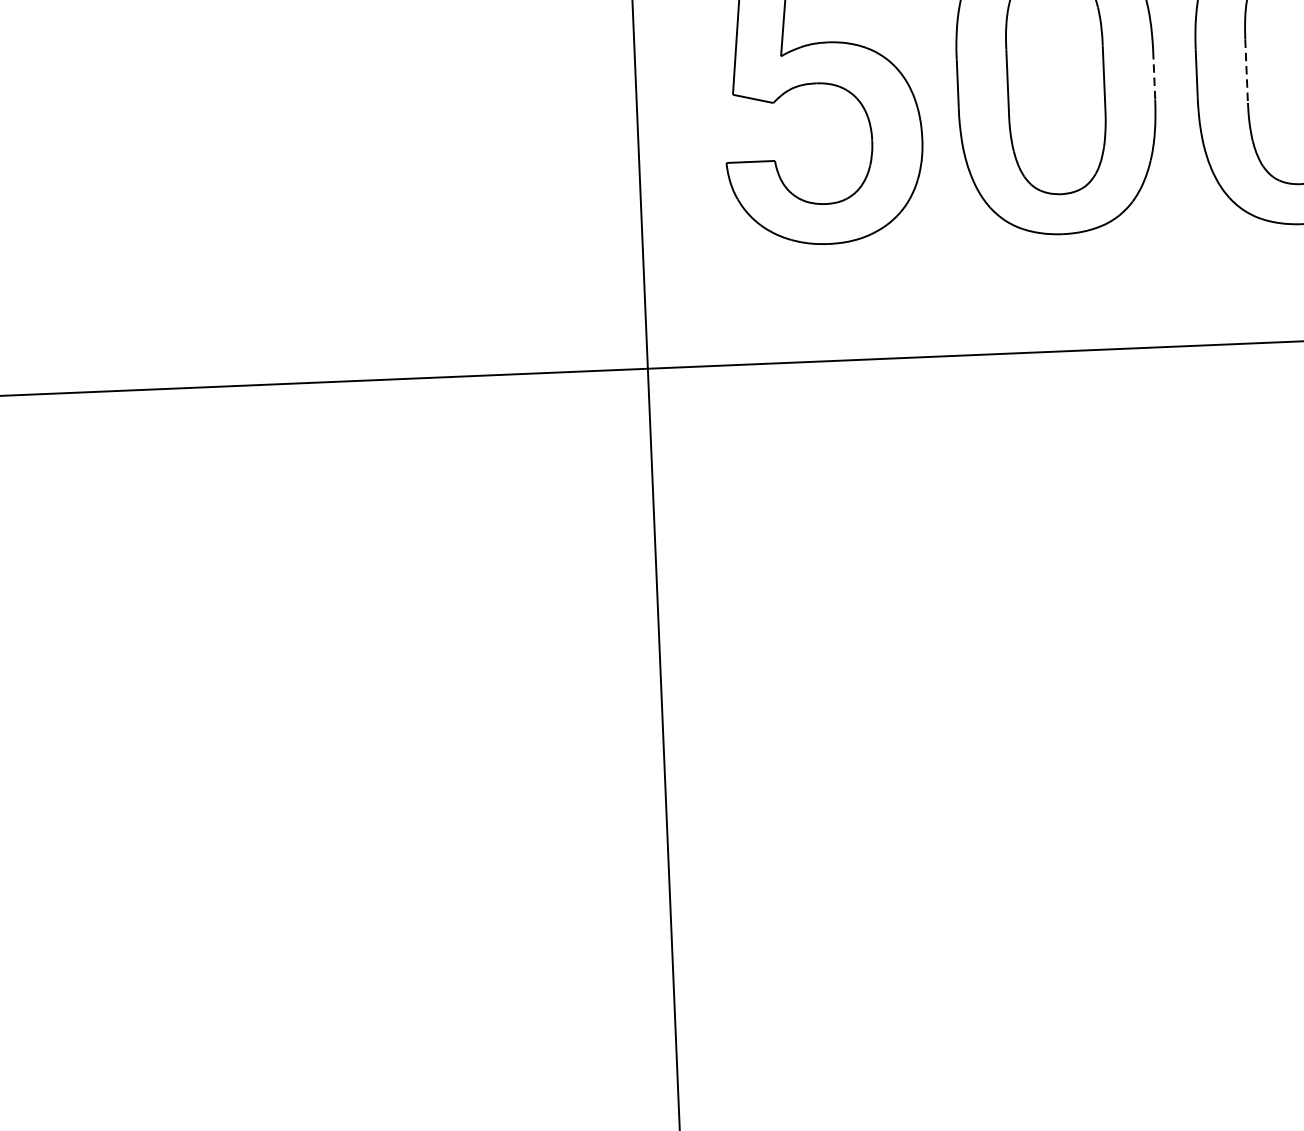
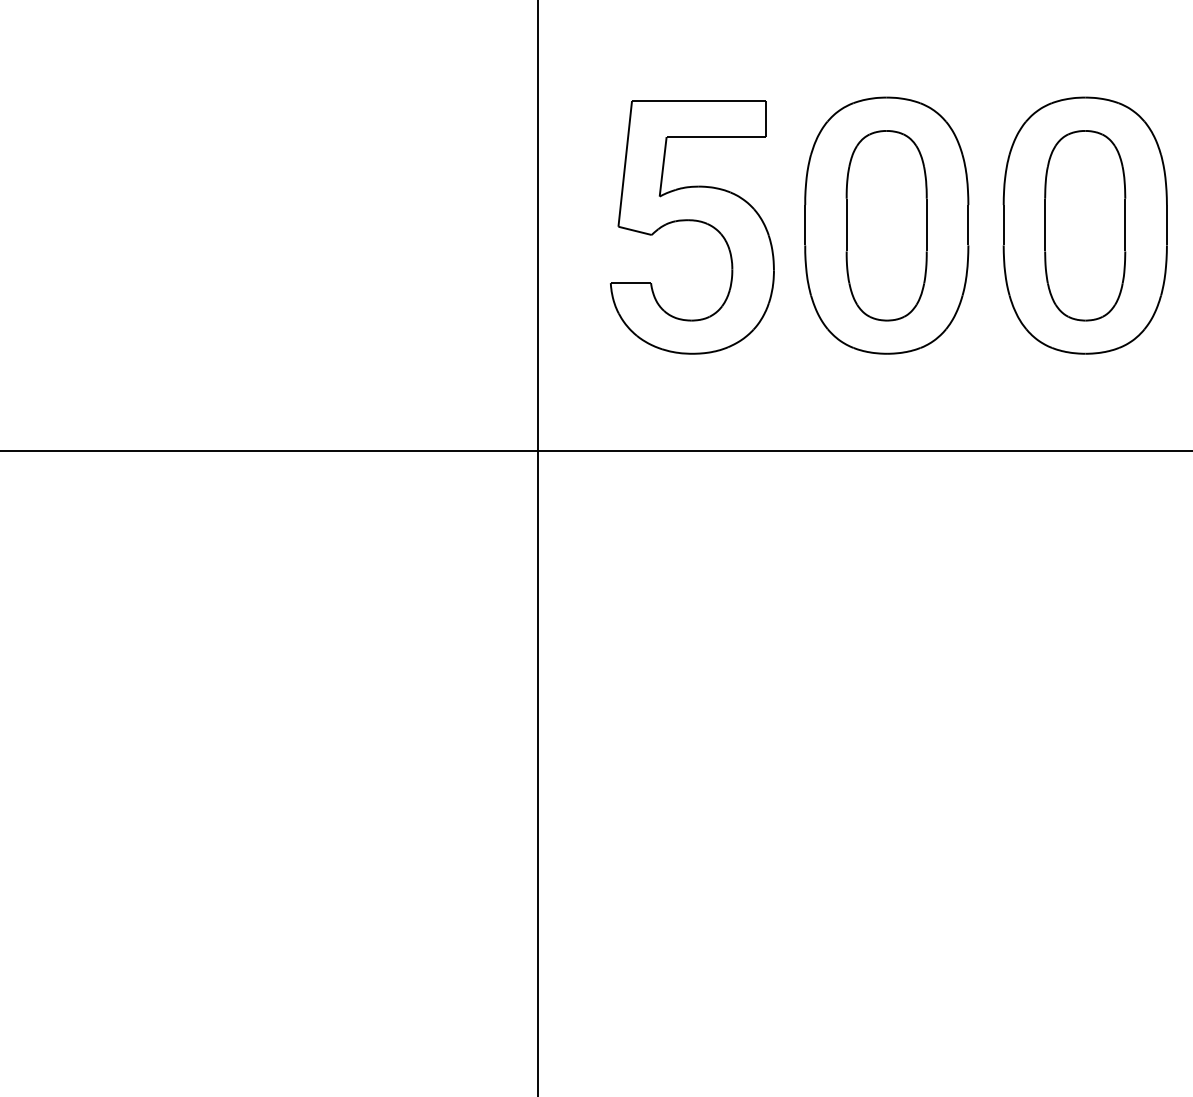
line: (1247, 71) -> (1045, 225), dashed -> solid
line: (1154, 75) -> (968, 225), dashed -> solid

